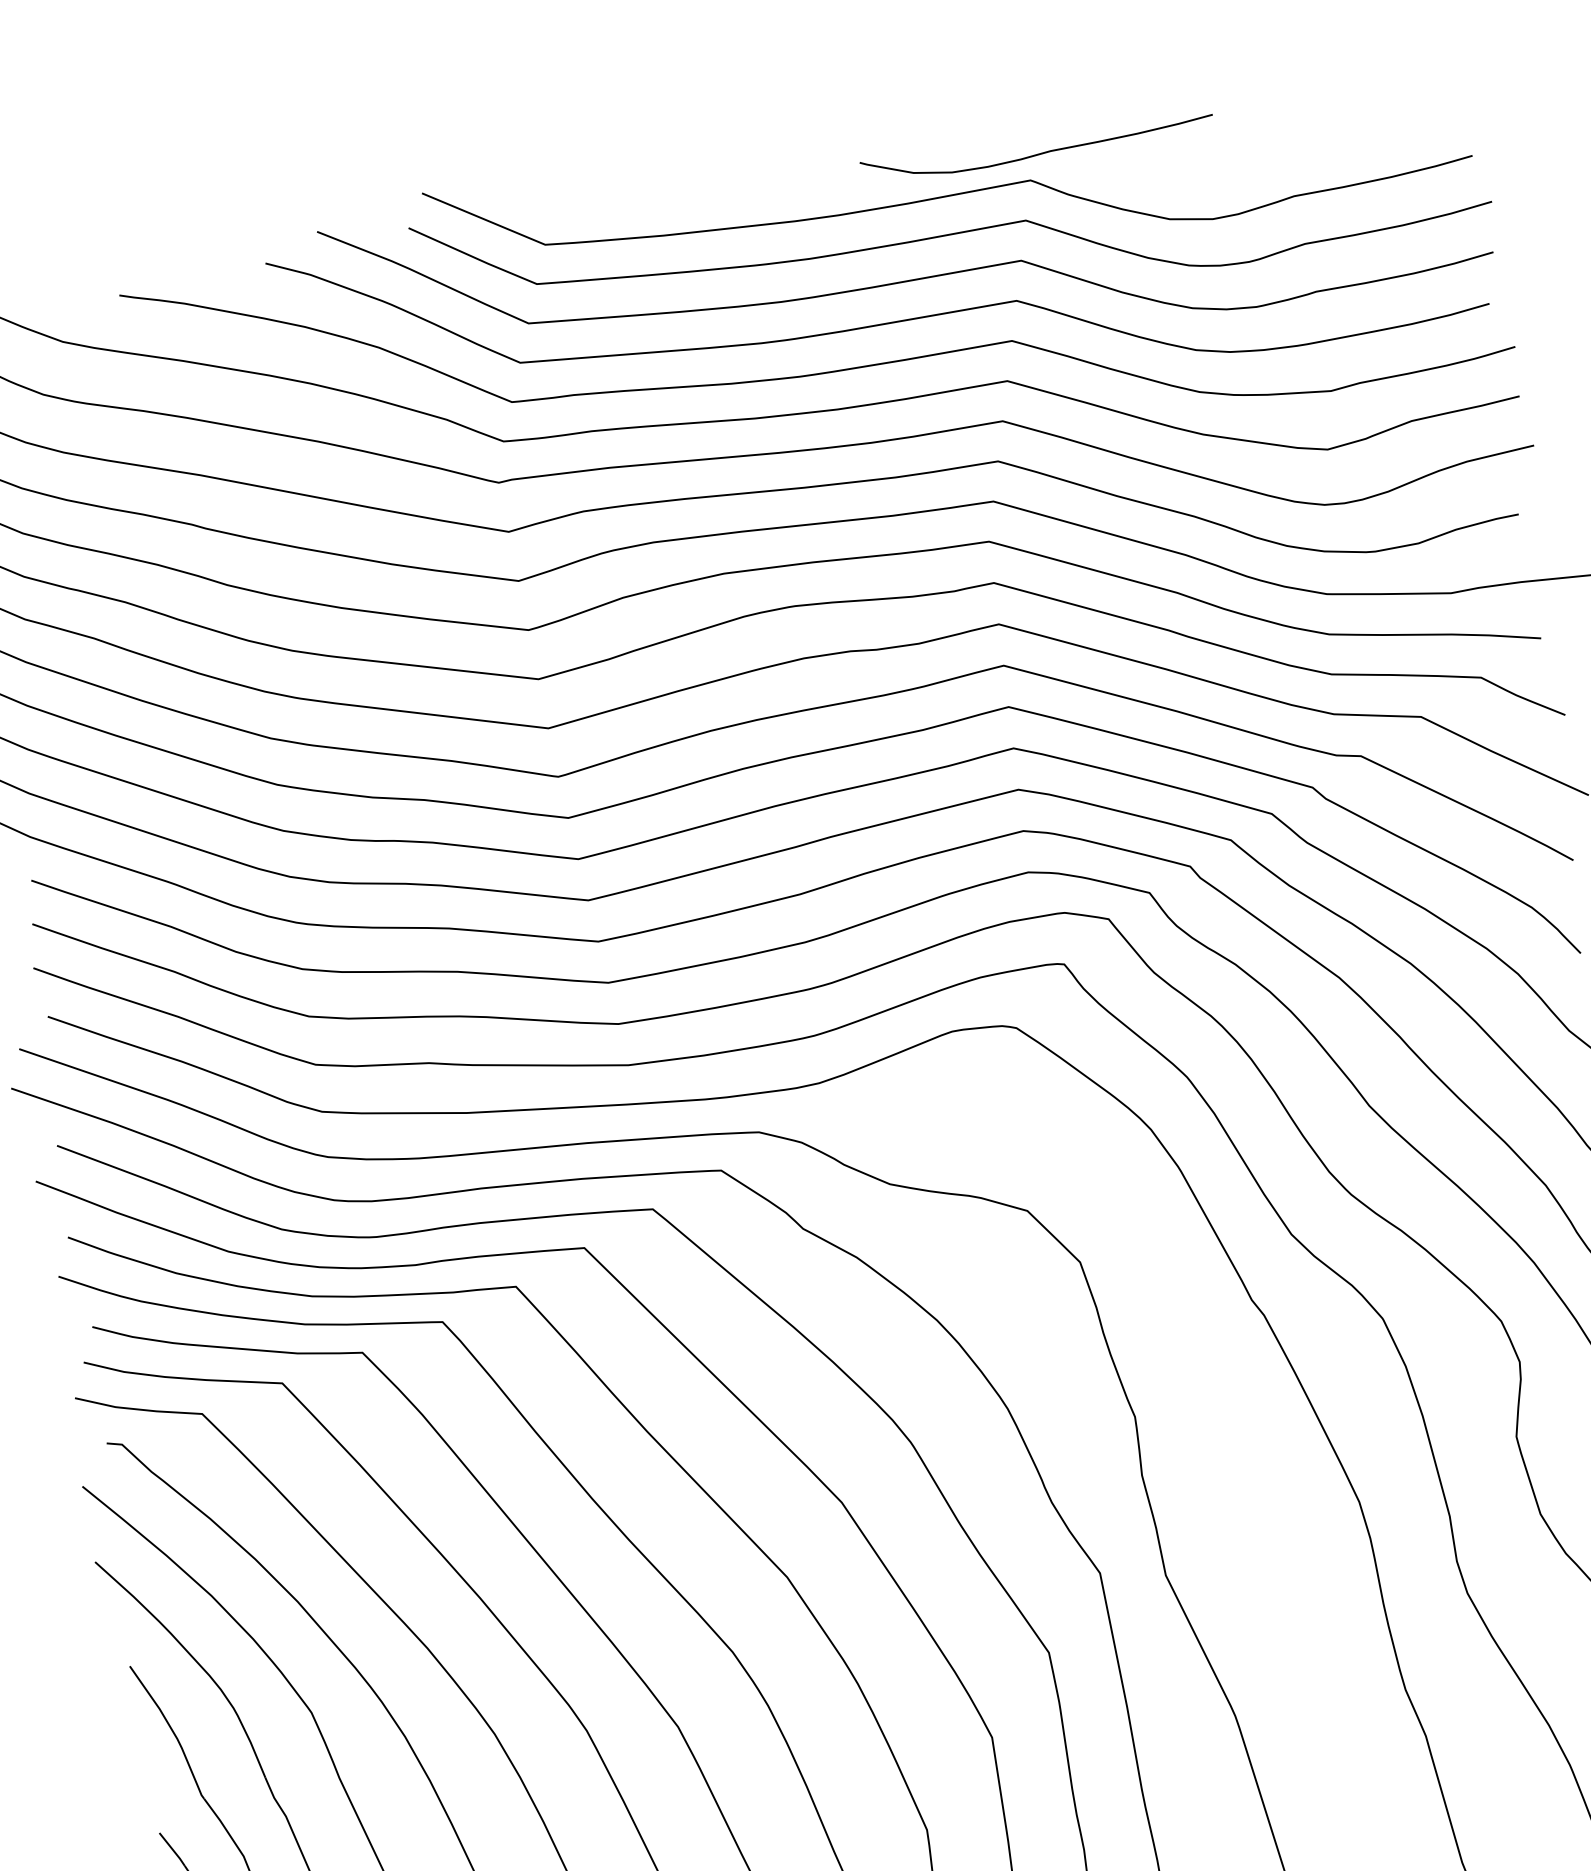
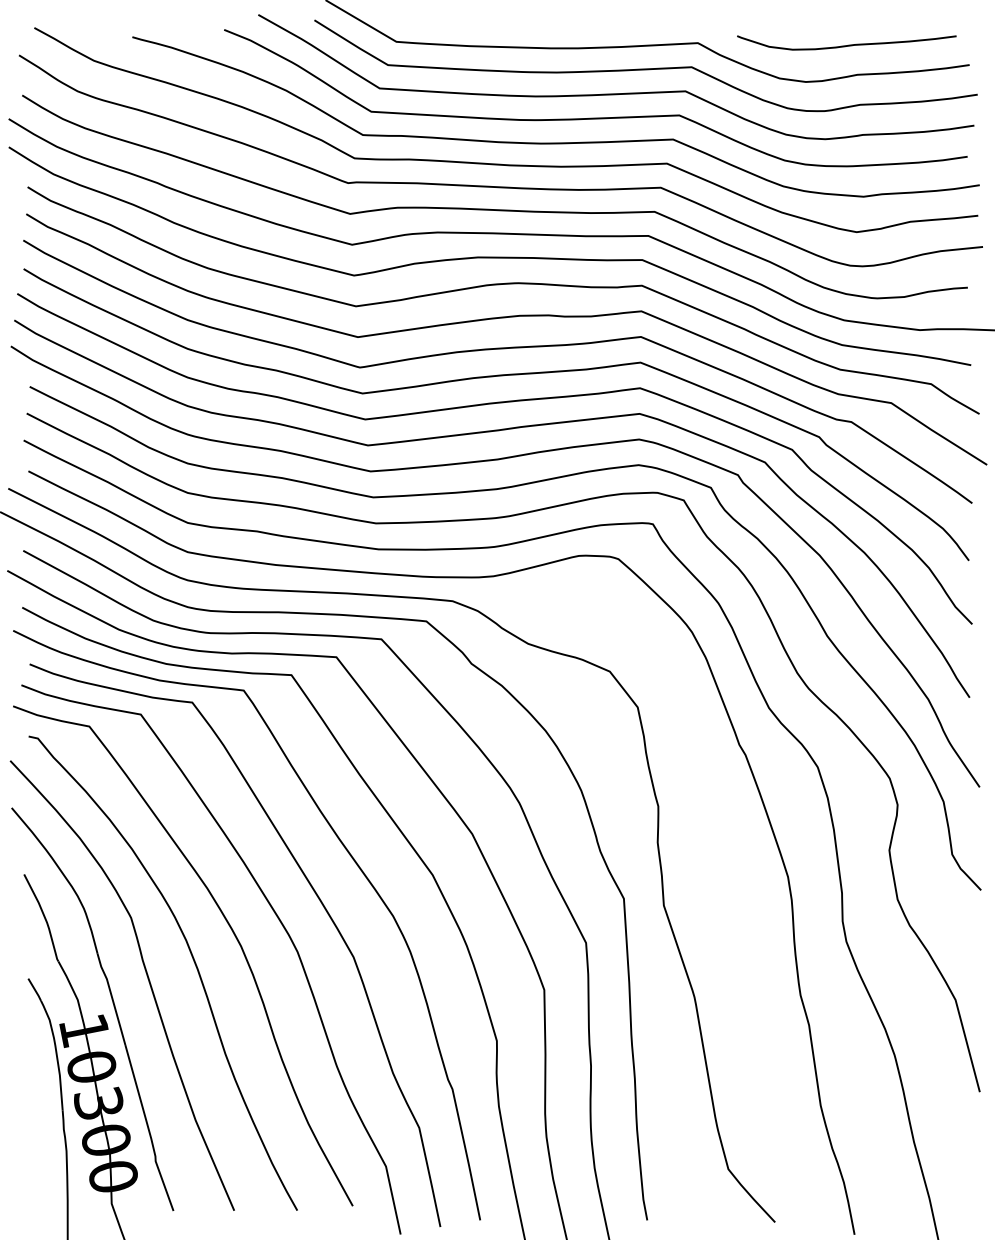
curve: (1040, 151) -> (848, 44), moved

